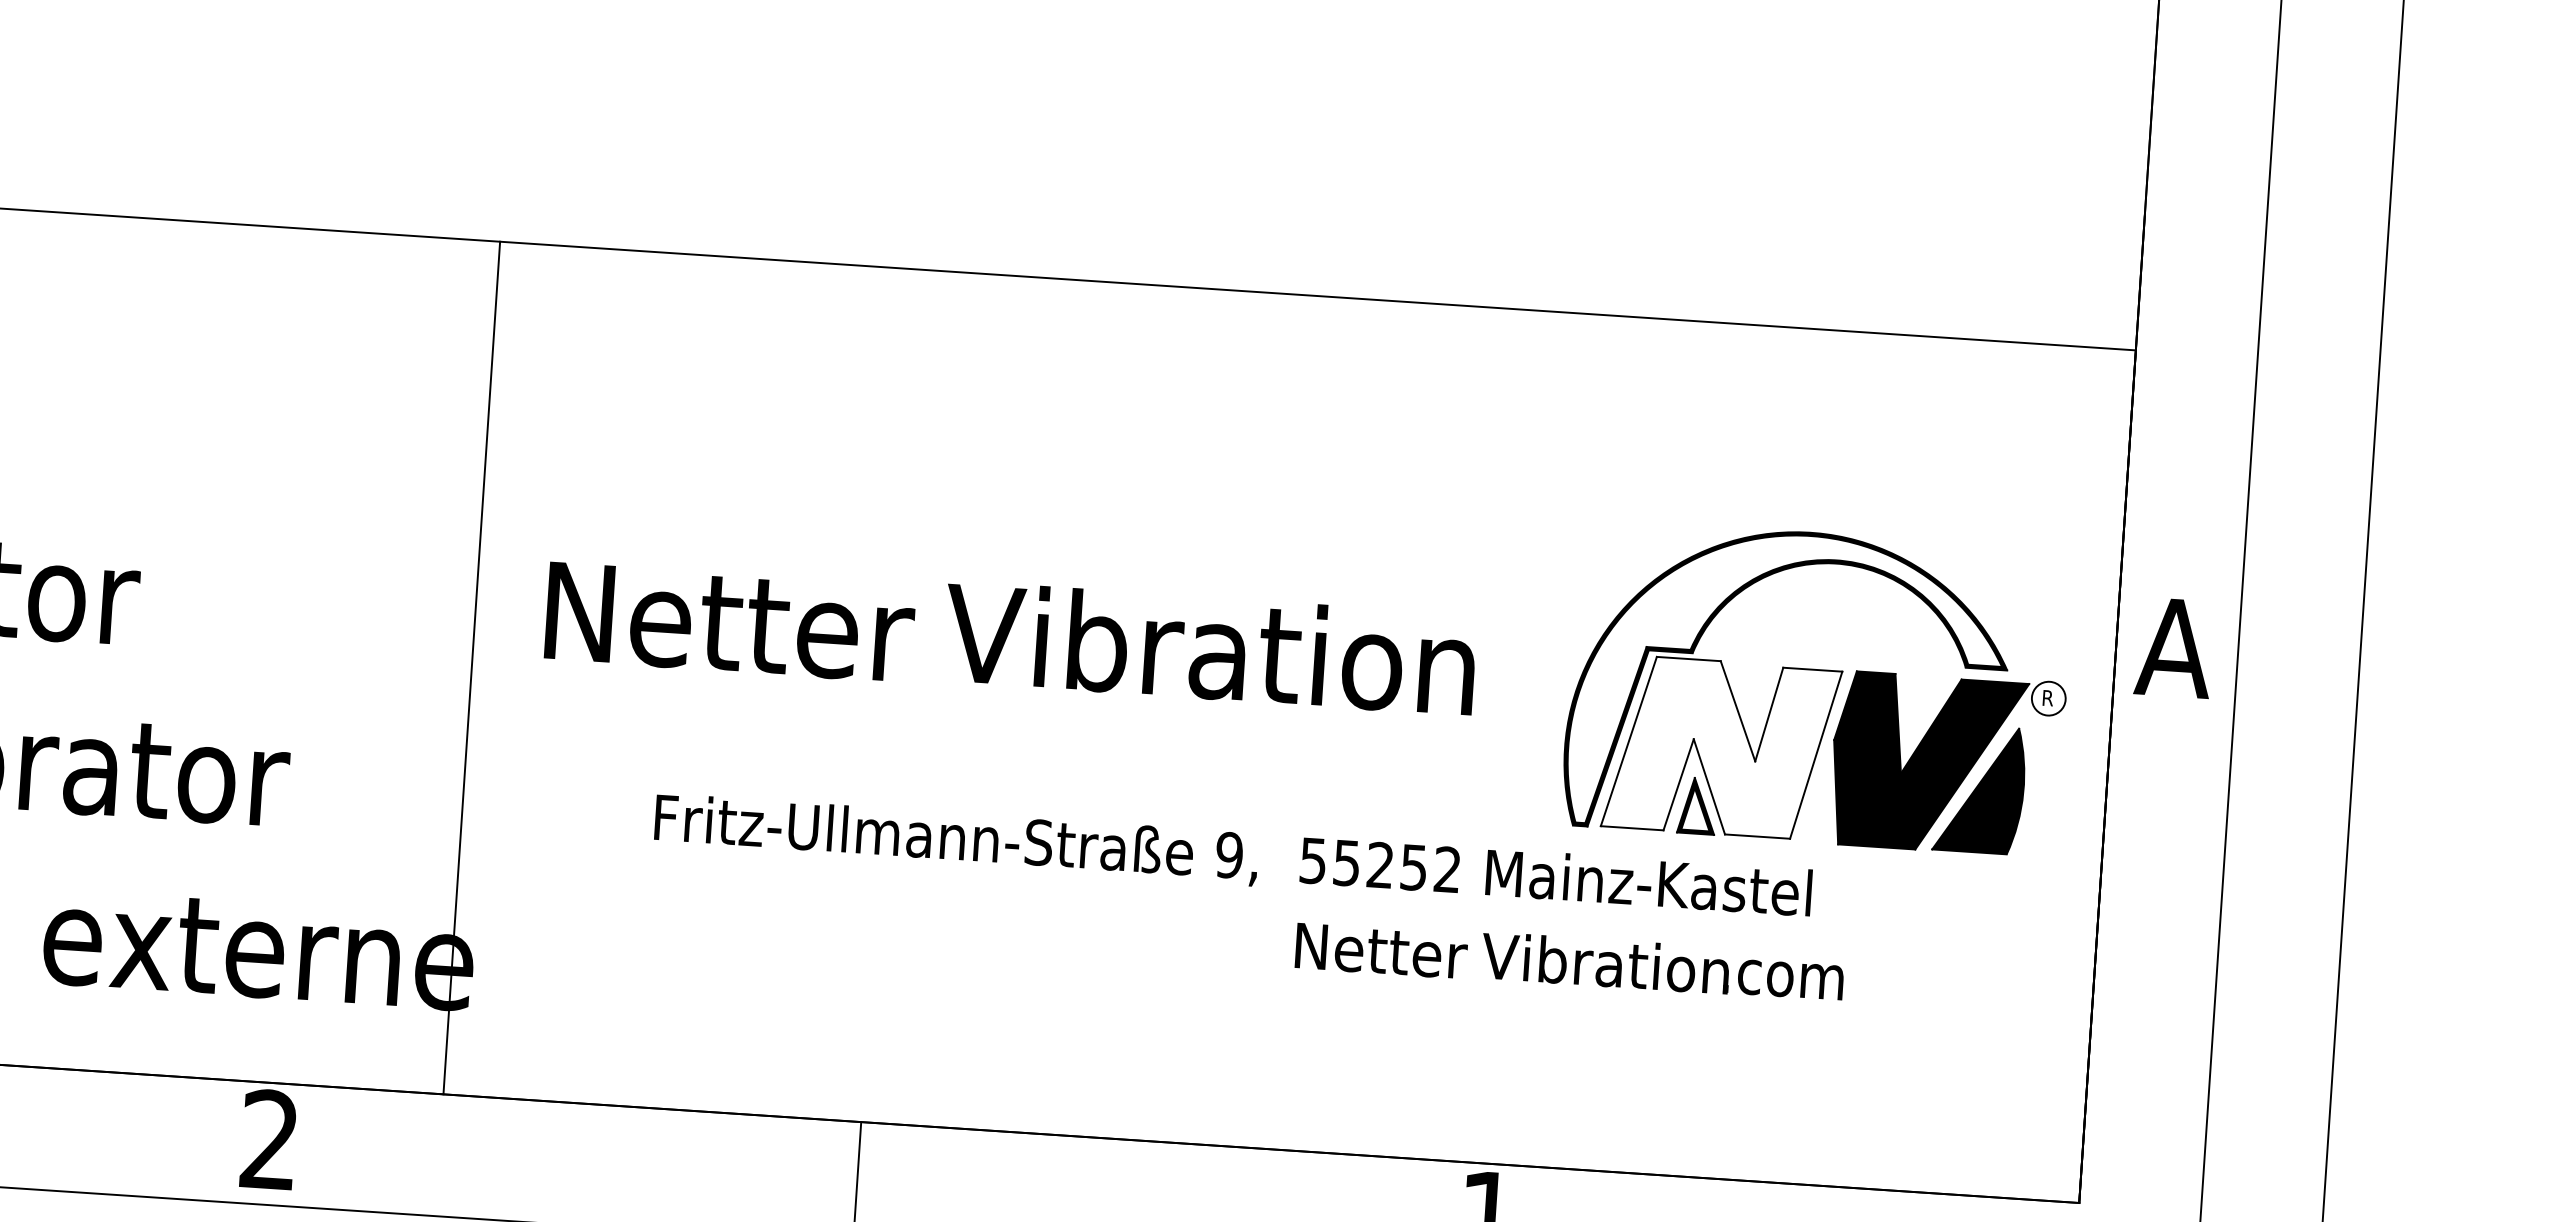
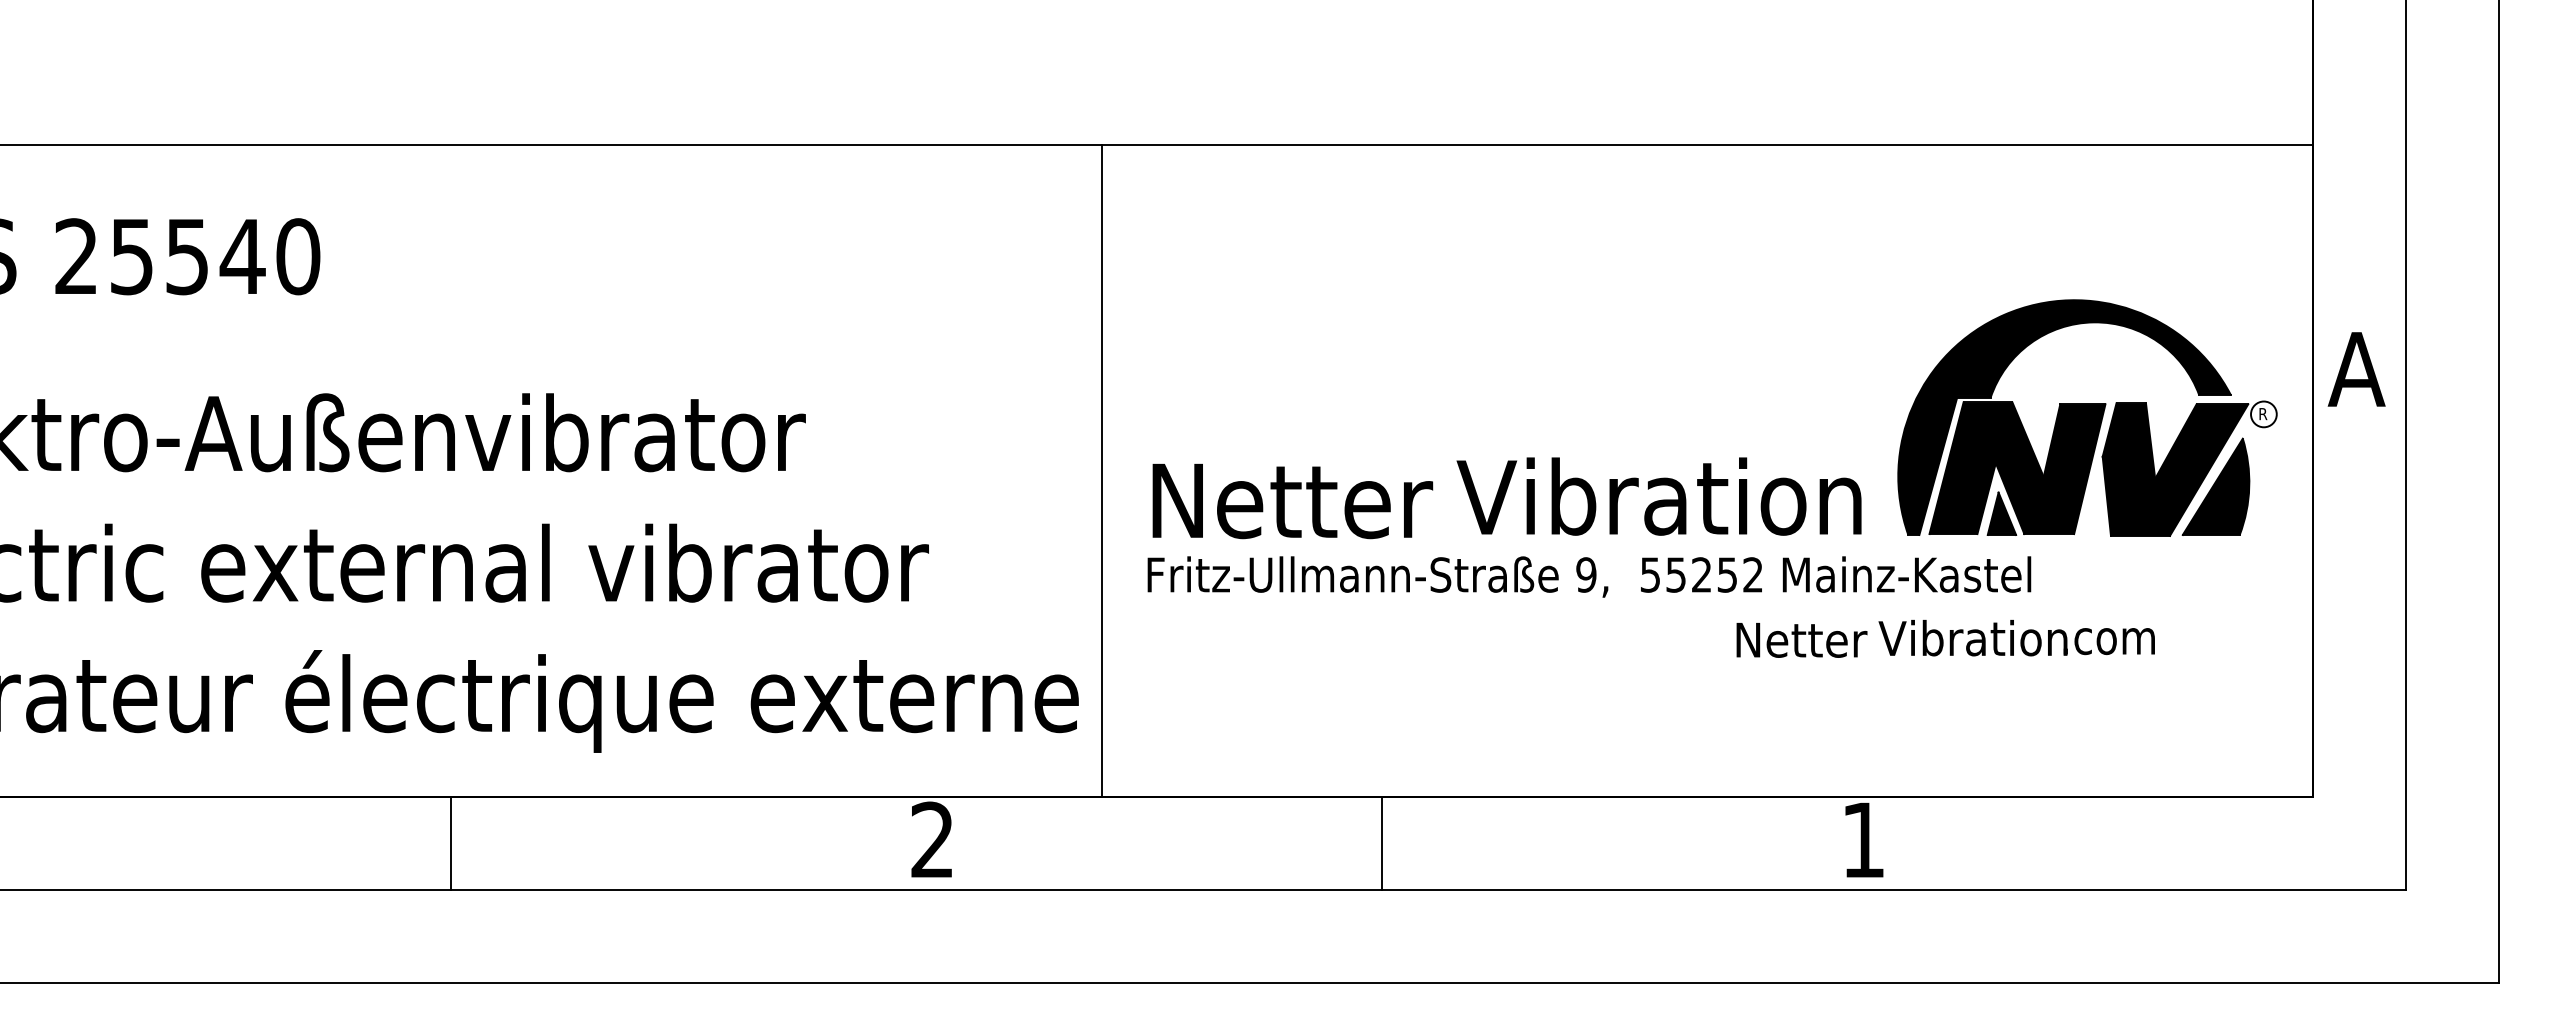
text: (1010, 637) -> (1506, 498), moved
line: (471, 667) -> (1102, 470), moved
fill: (1786, 685) -> (2063, 417), added
fill: (1721, 748) -> (2017, 468), added
fill: (1696, 809) -> (2001, 516), added
text: (1233, 857) -> (1589, 576), moved
text: (1569, 961) -> (1945, 638), moved

